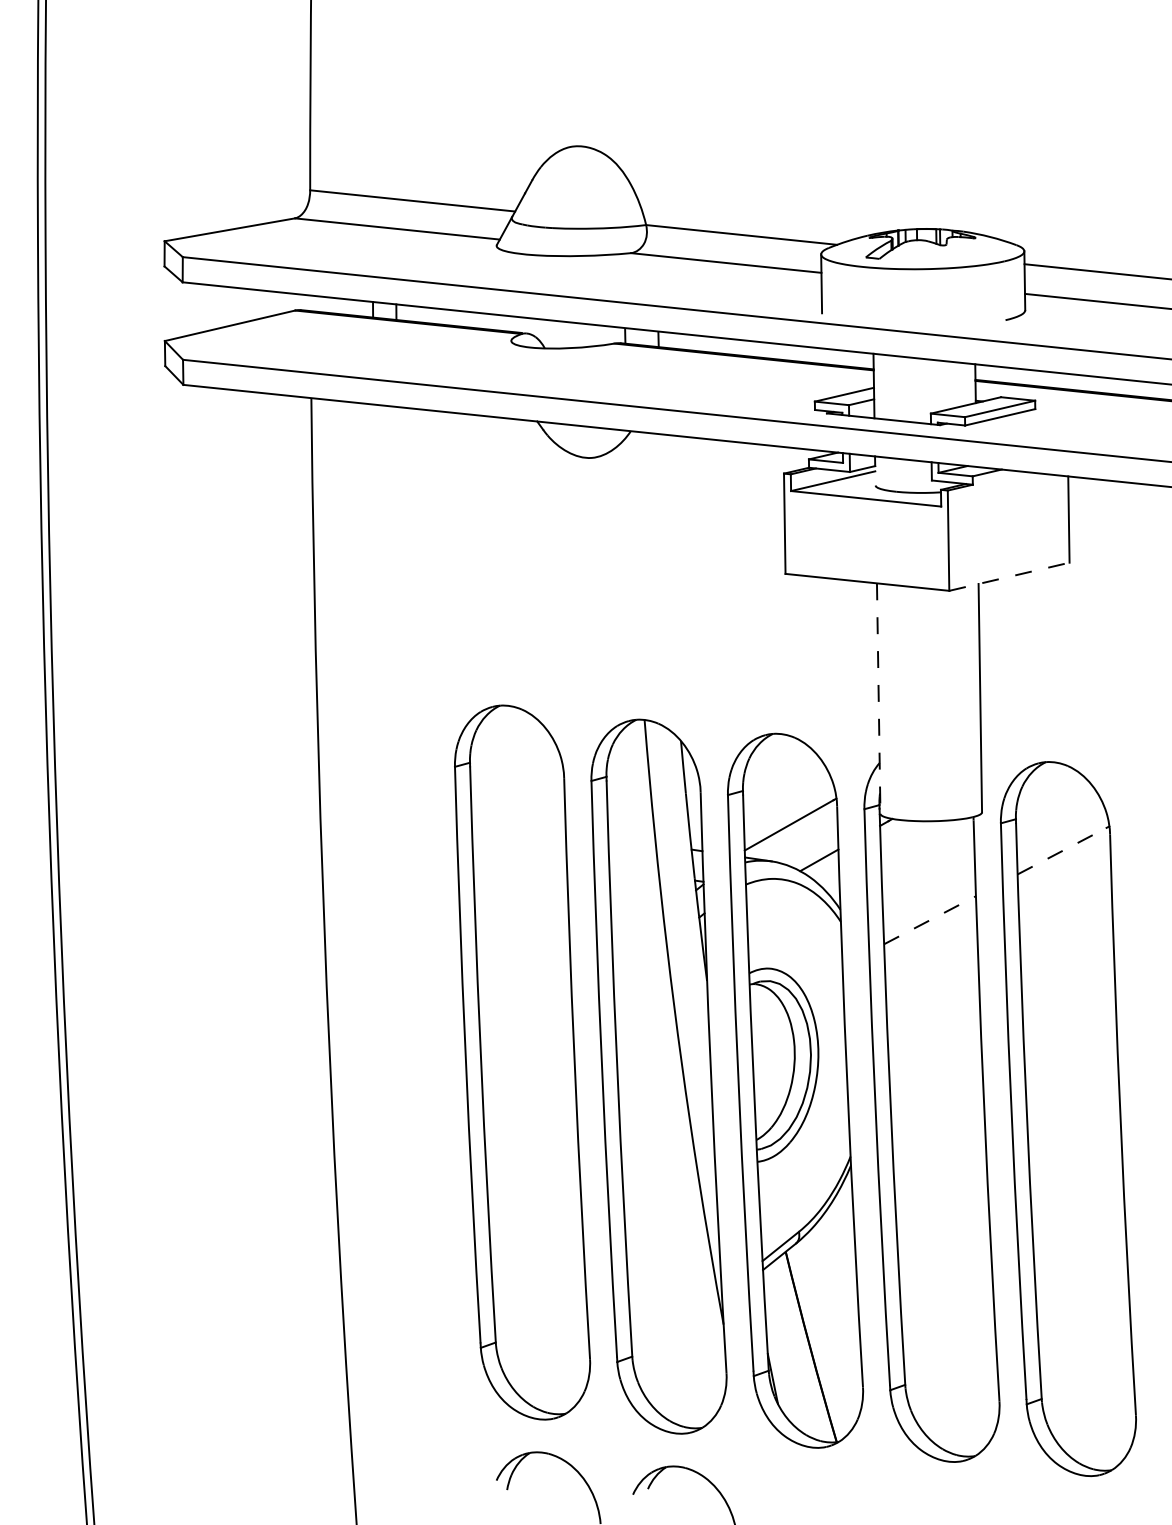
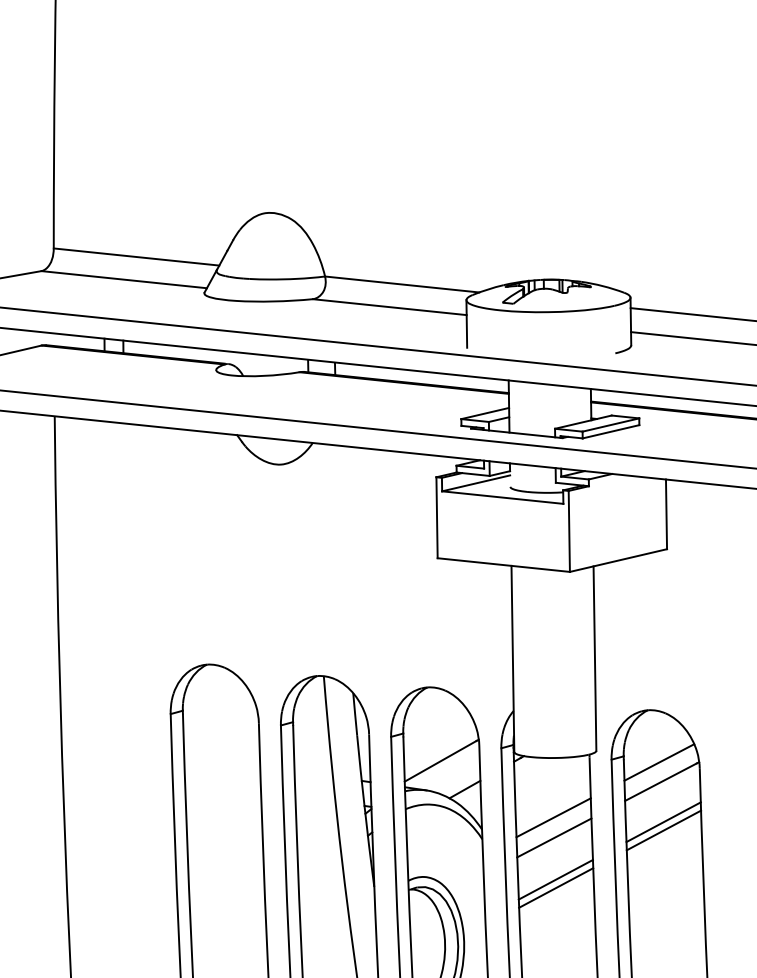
line: (1009, 576) -> (618, 560), dashed -> solid
line: (878, 699) -> (512, 659), dashed -> solid
line: (1059, 826) -> (658, 762), added
line: (1062, 850) -> (661, 781), dashed -> solid
line: (929, 895) -> (553, 817), added
line: (1065, 900) -> (663, 821), added
line: (1065, 910) -> (663, 830), added
line: (930, 920) -> (554, 838), dashed -> solid
line: (931, 971) -> (555, 879), added
line: (932, 981) -> (556, 887), added

